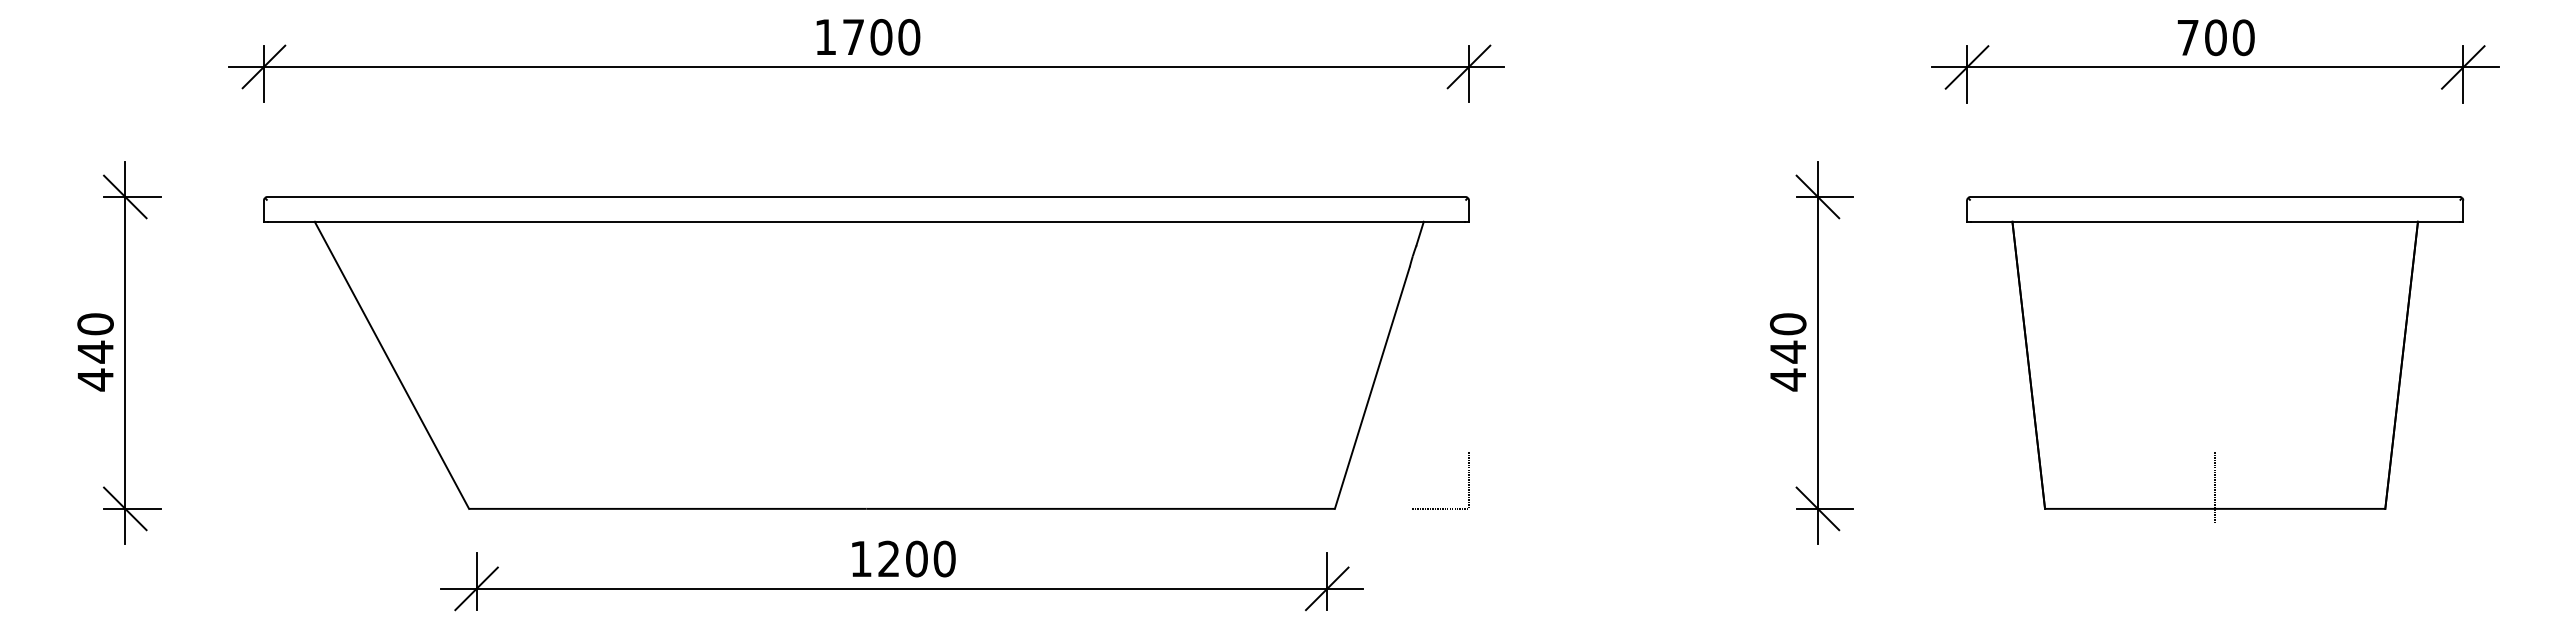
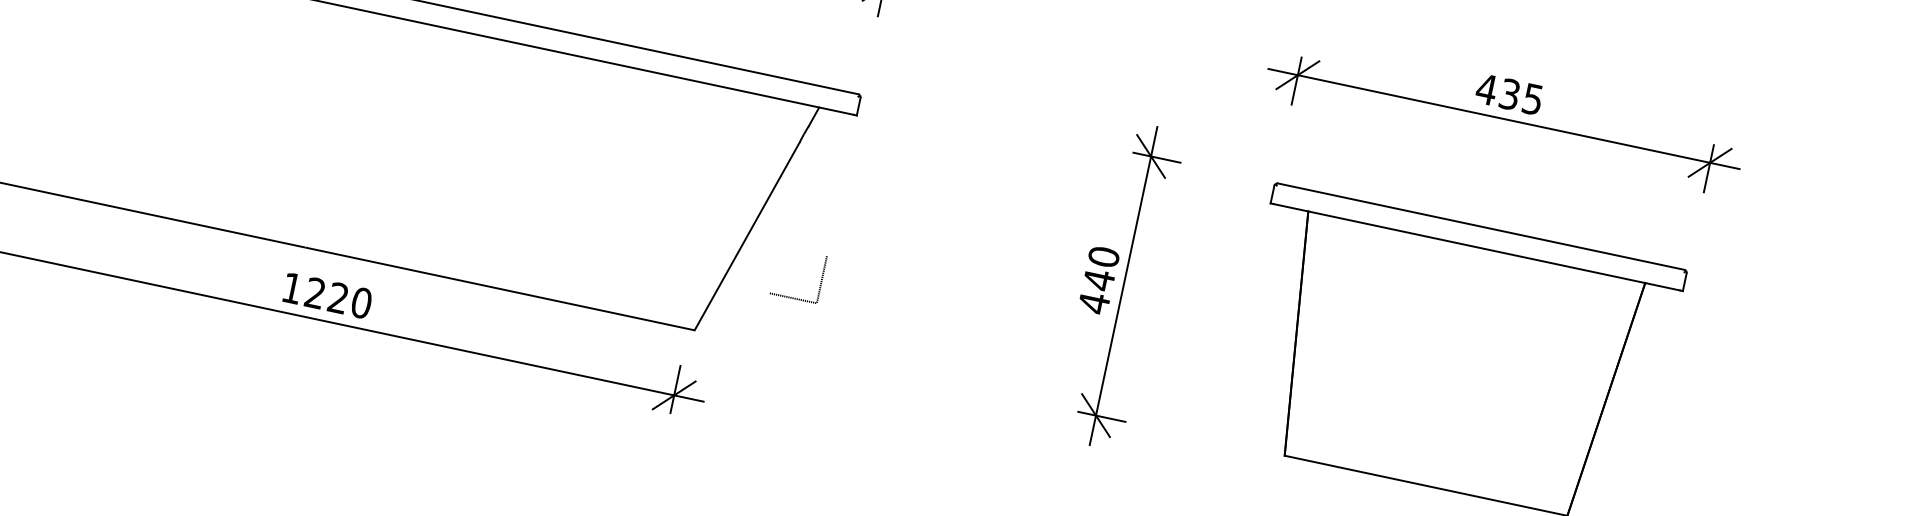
text: (2215, 37) -> (1509, 94), 700 -> 435
part: (1468, 480) -> (821, 279), moved
line: (2215, 487) -> (1430, 468), removed
text: (916, 558) -> (338, 297), 1200 -> 1220

